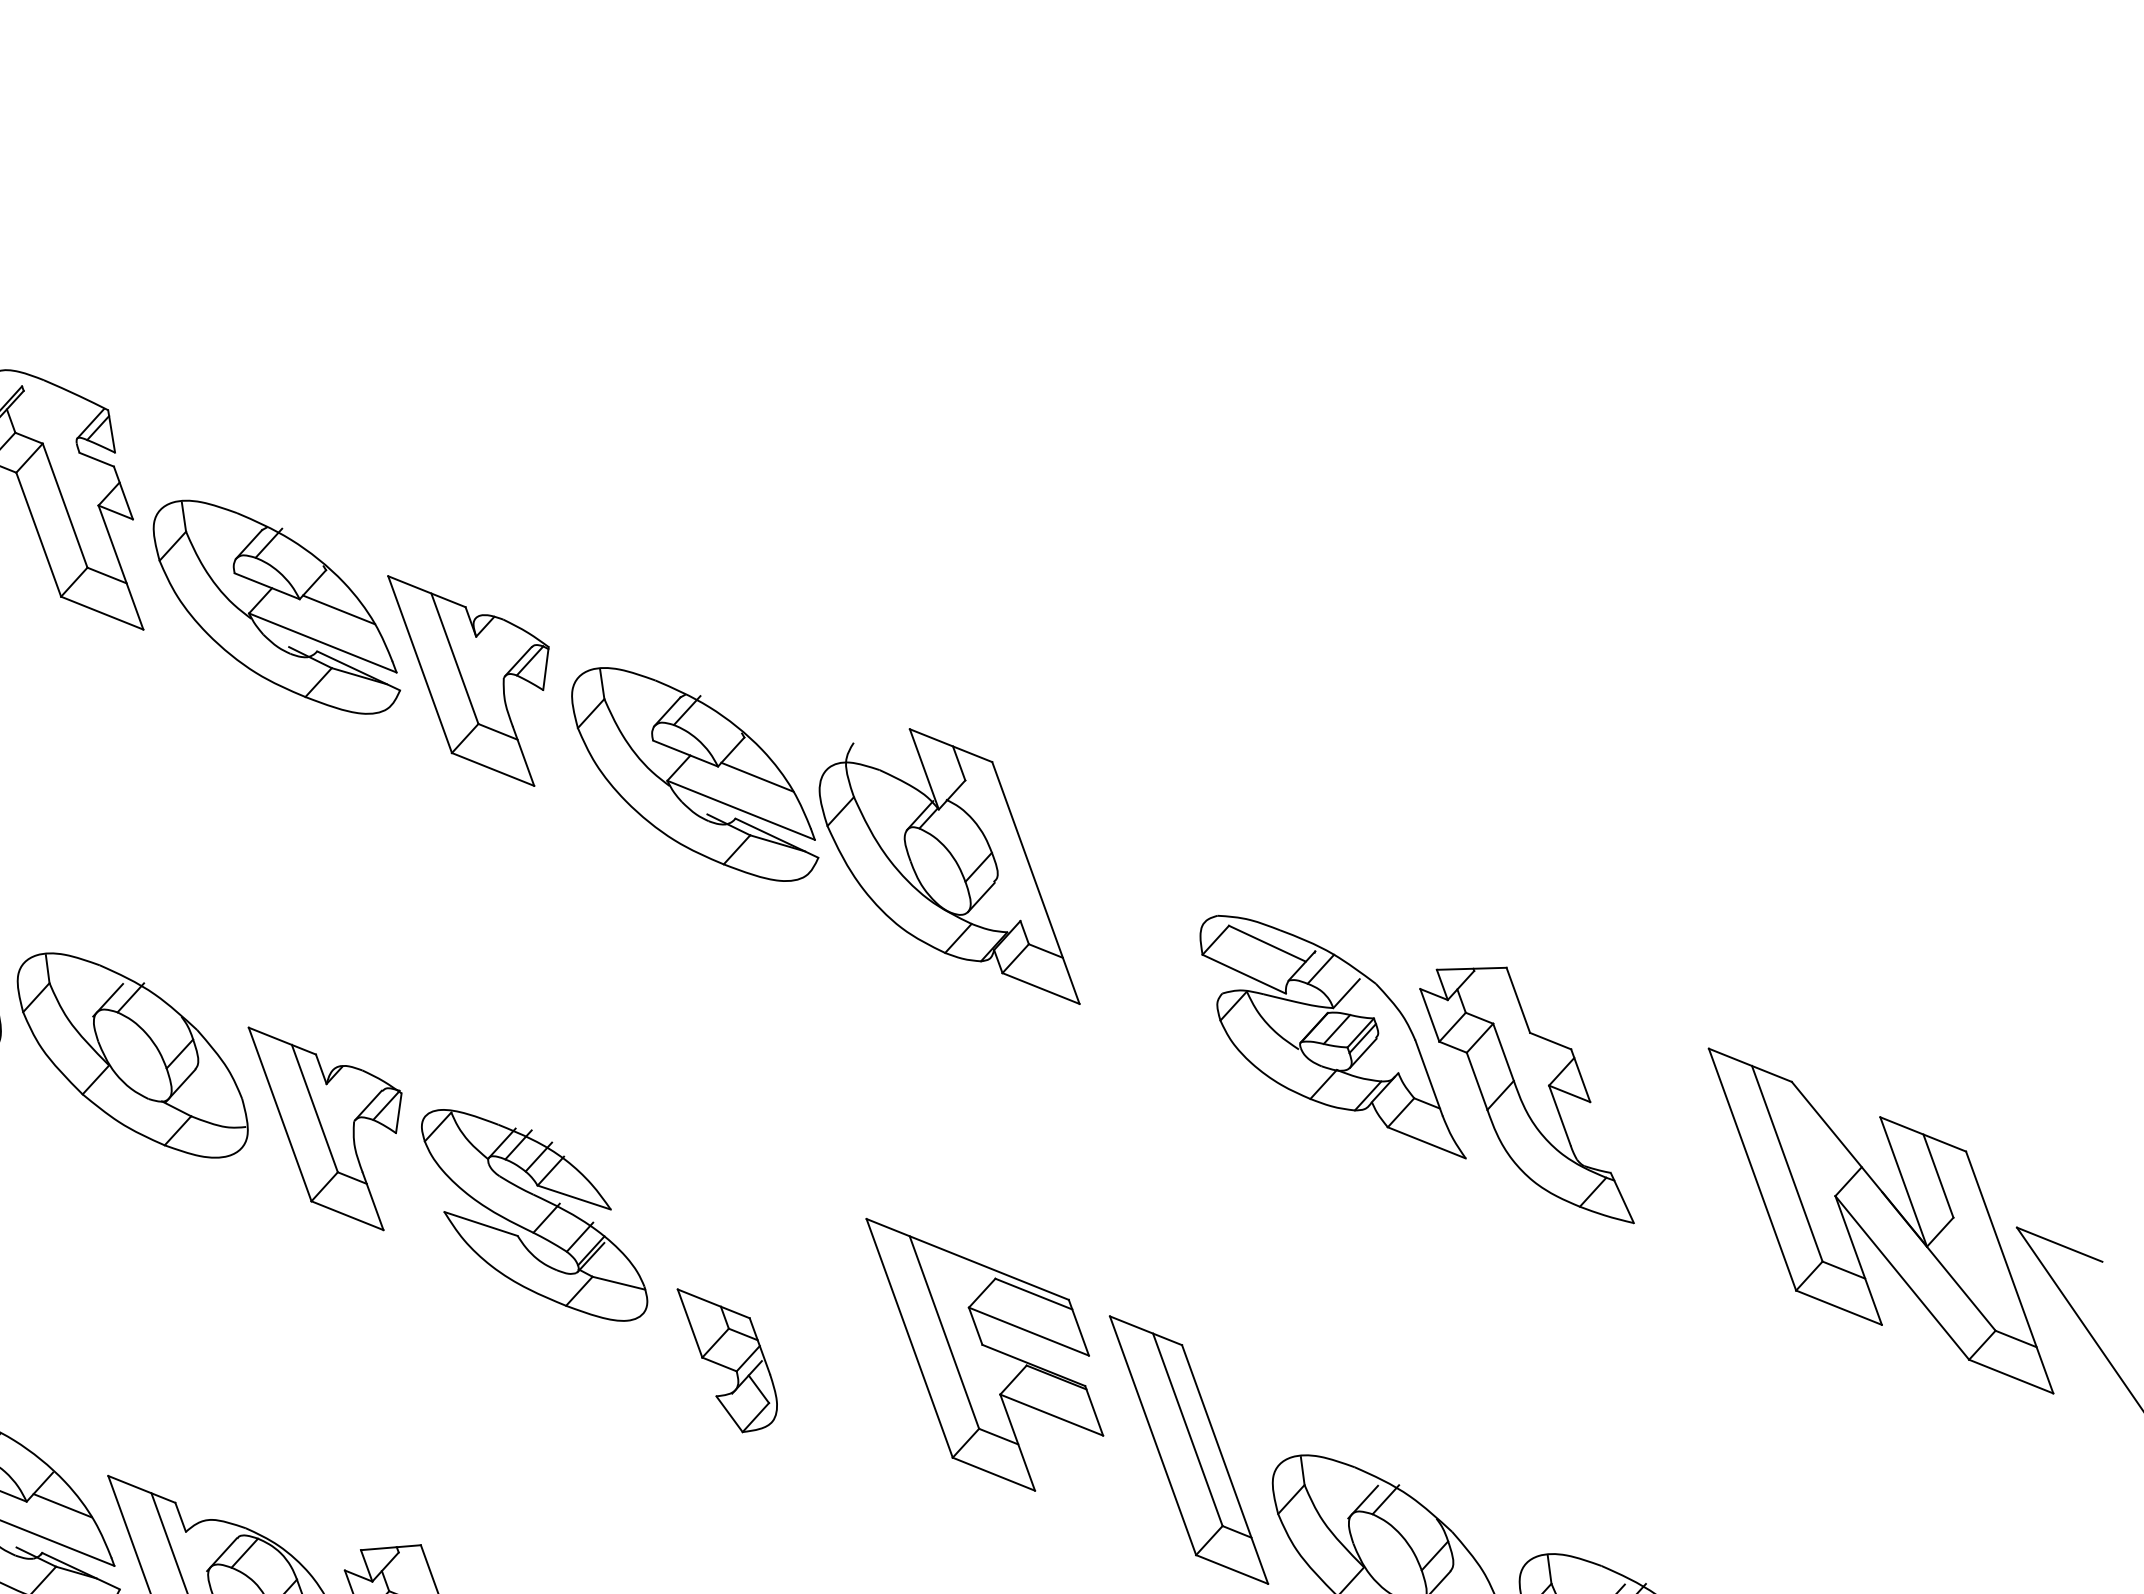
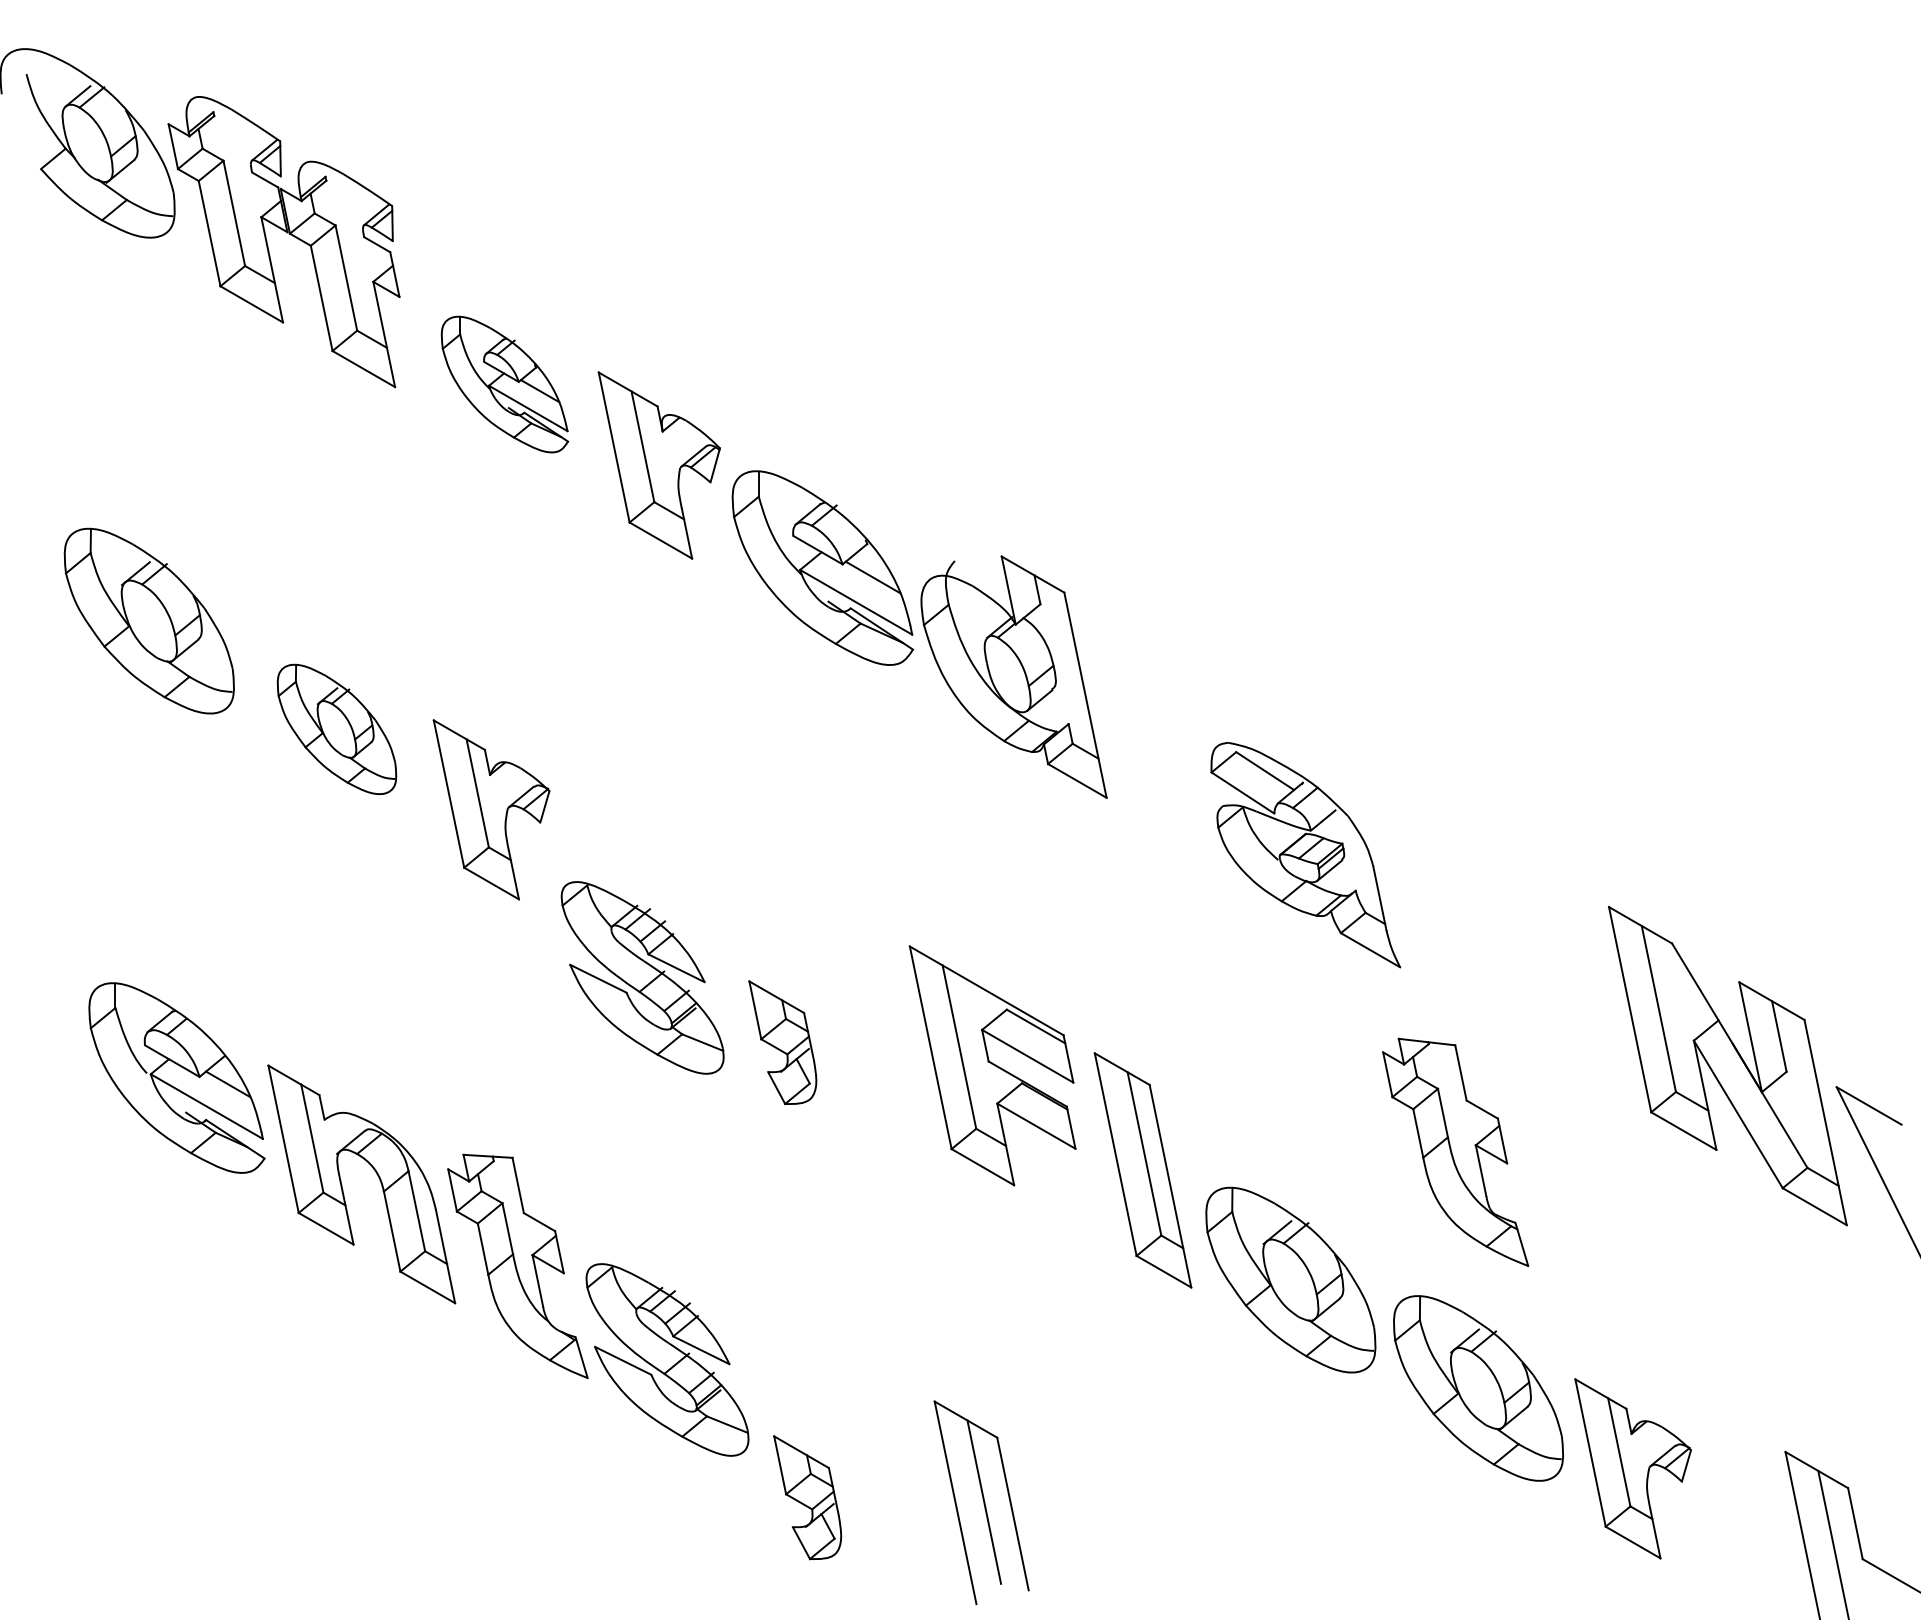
part: (275, 607) -> (504, 384), size x0.7
part: (132, 1055) -> (336, 729), size x0.7
part: (1525, 1096) -> (1455, 1151), moved
part: (534, 1214) -> (642, 977), moved

